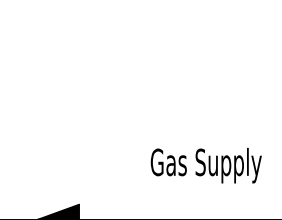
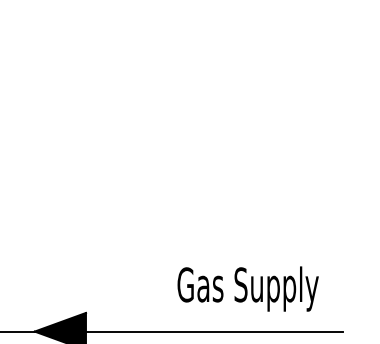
text: (205, 165) -> (247, 288), moved

